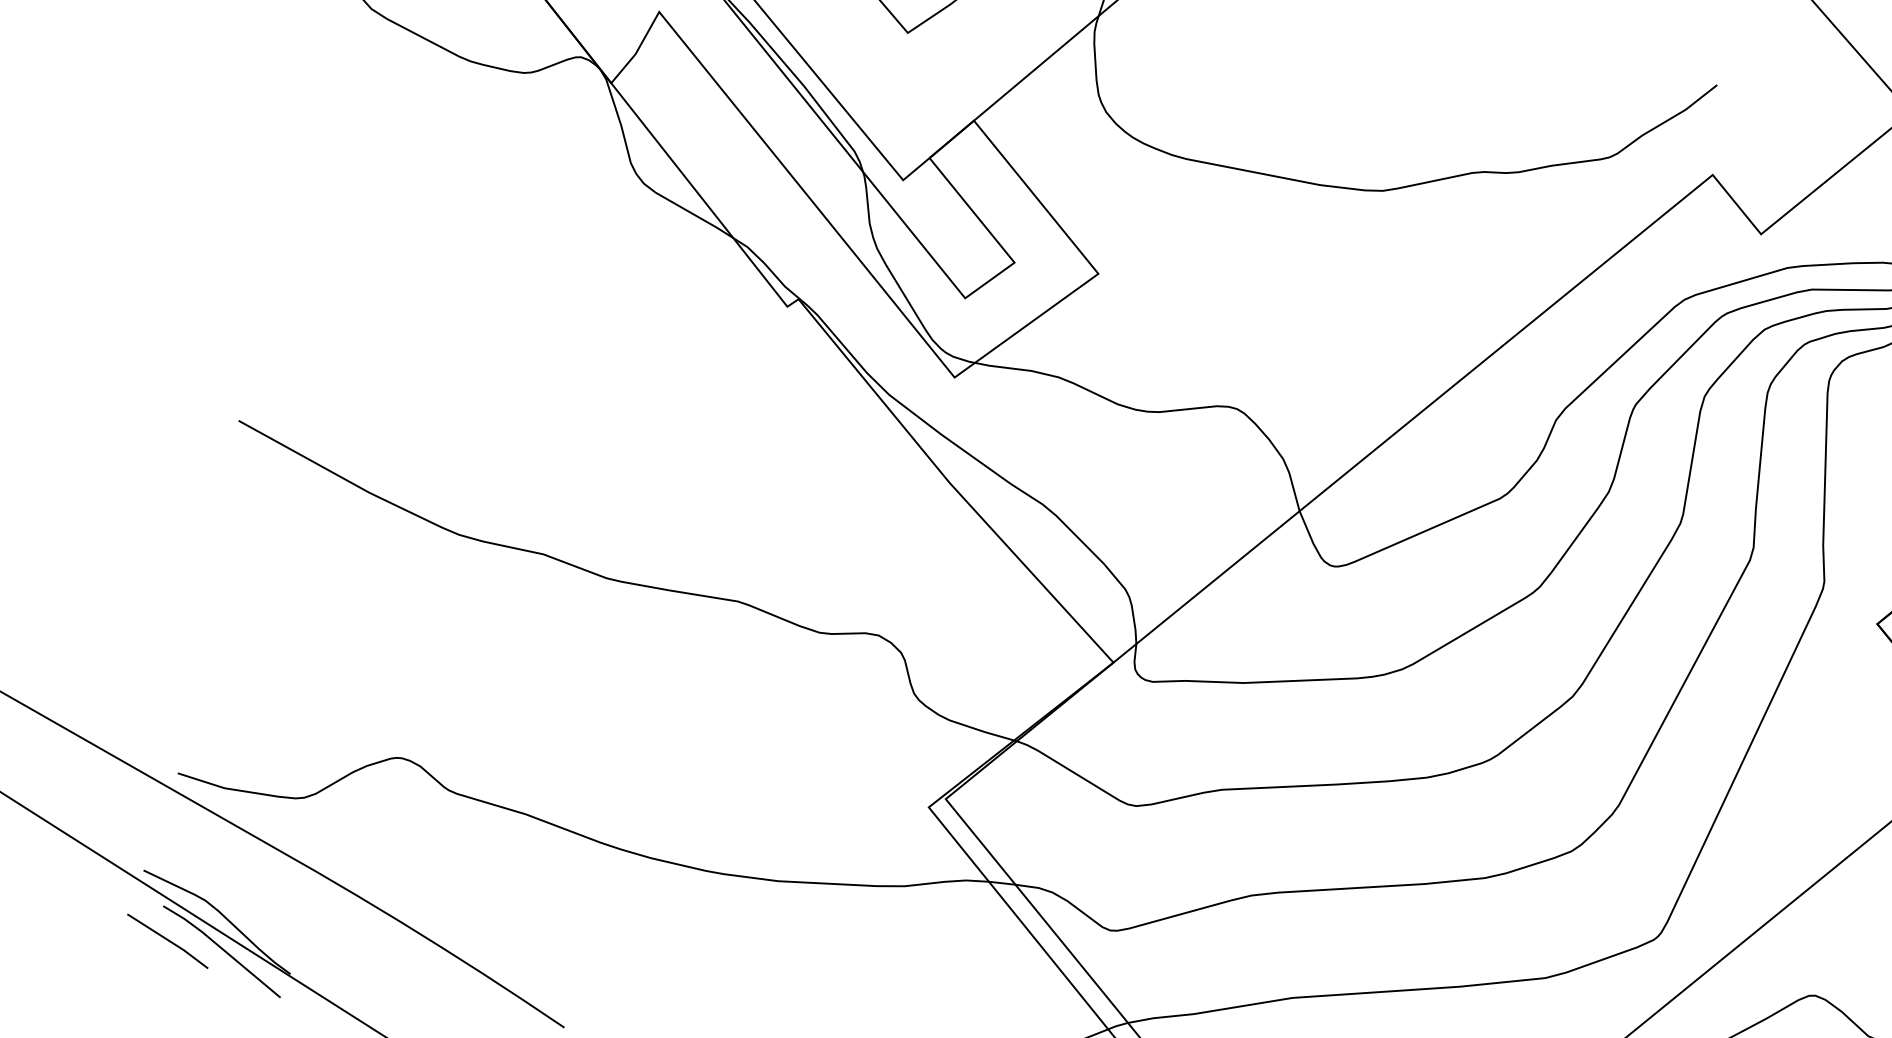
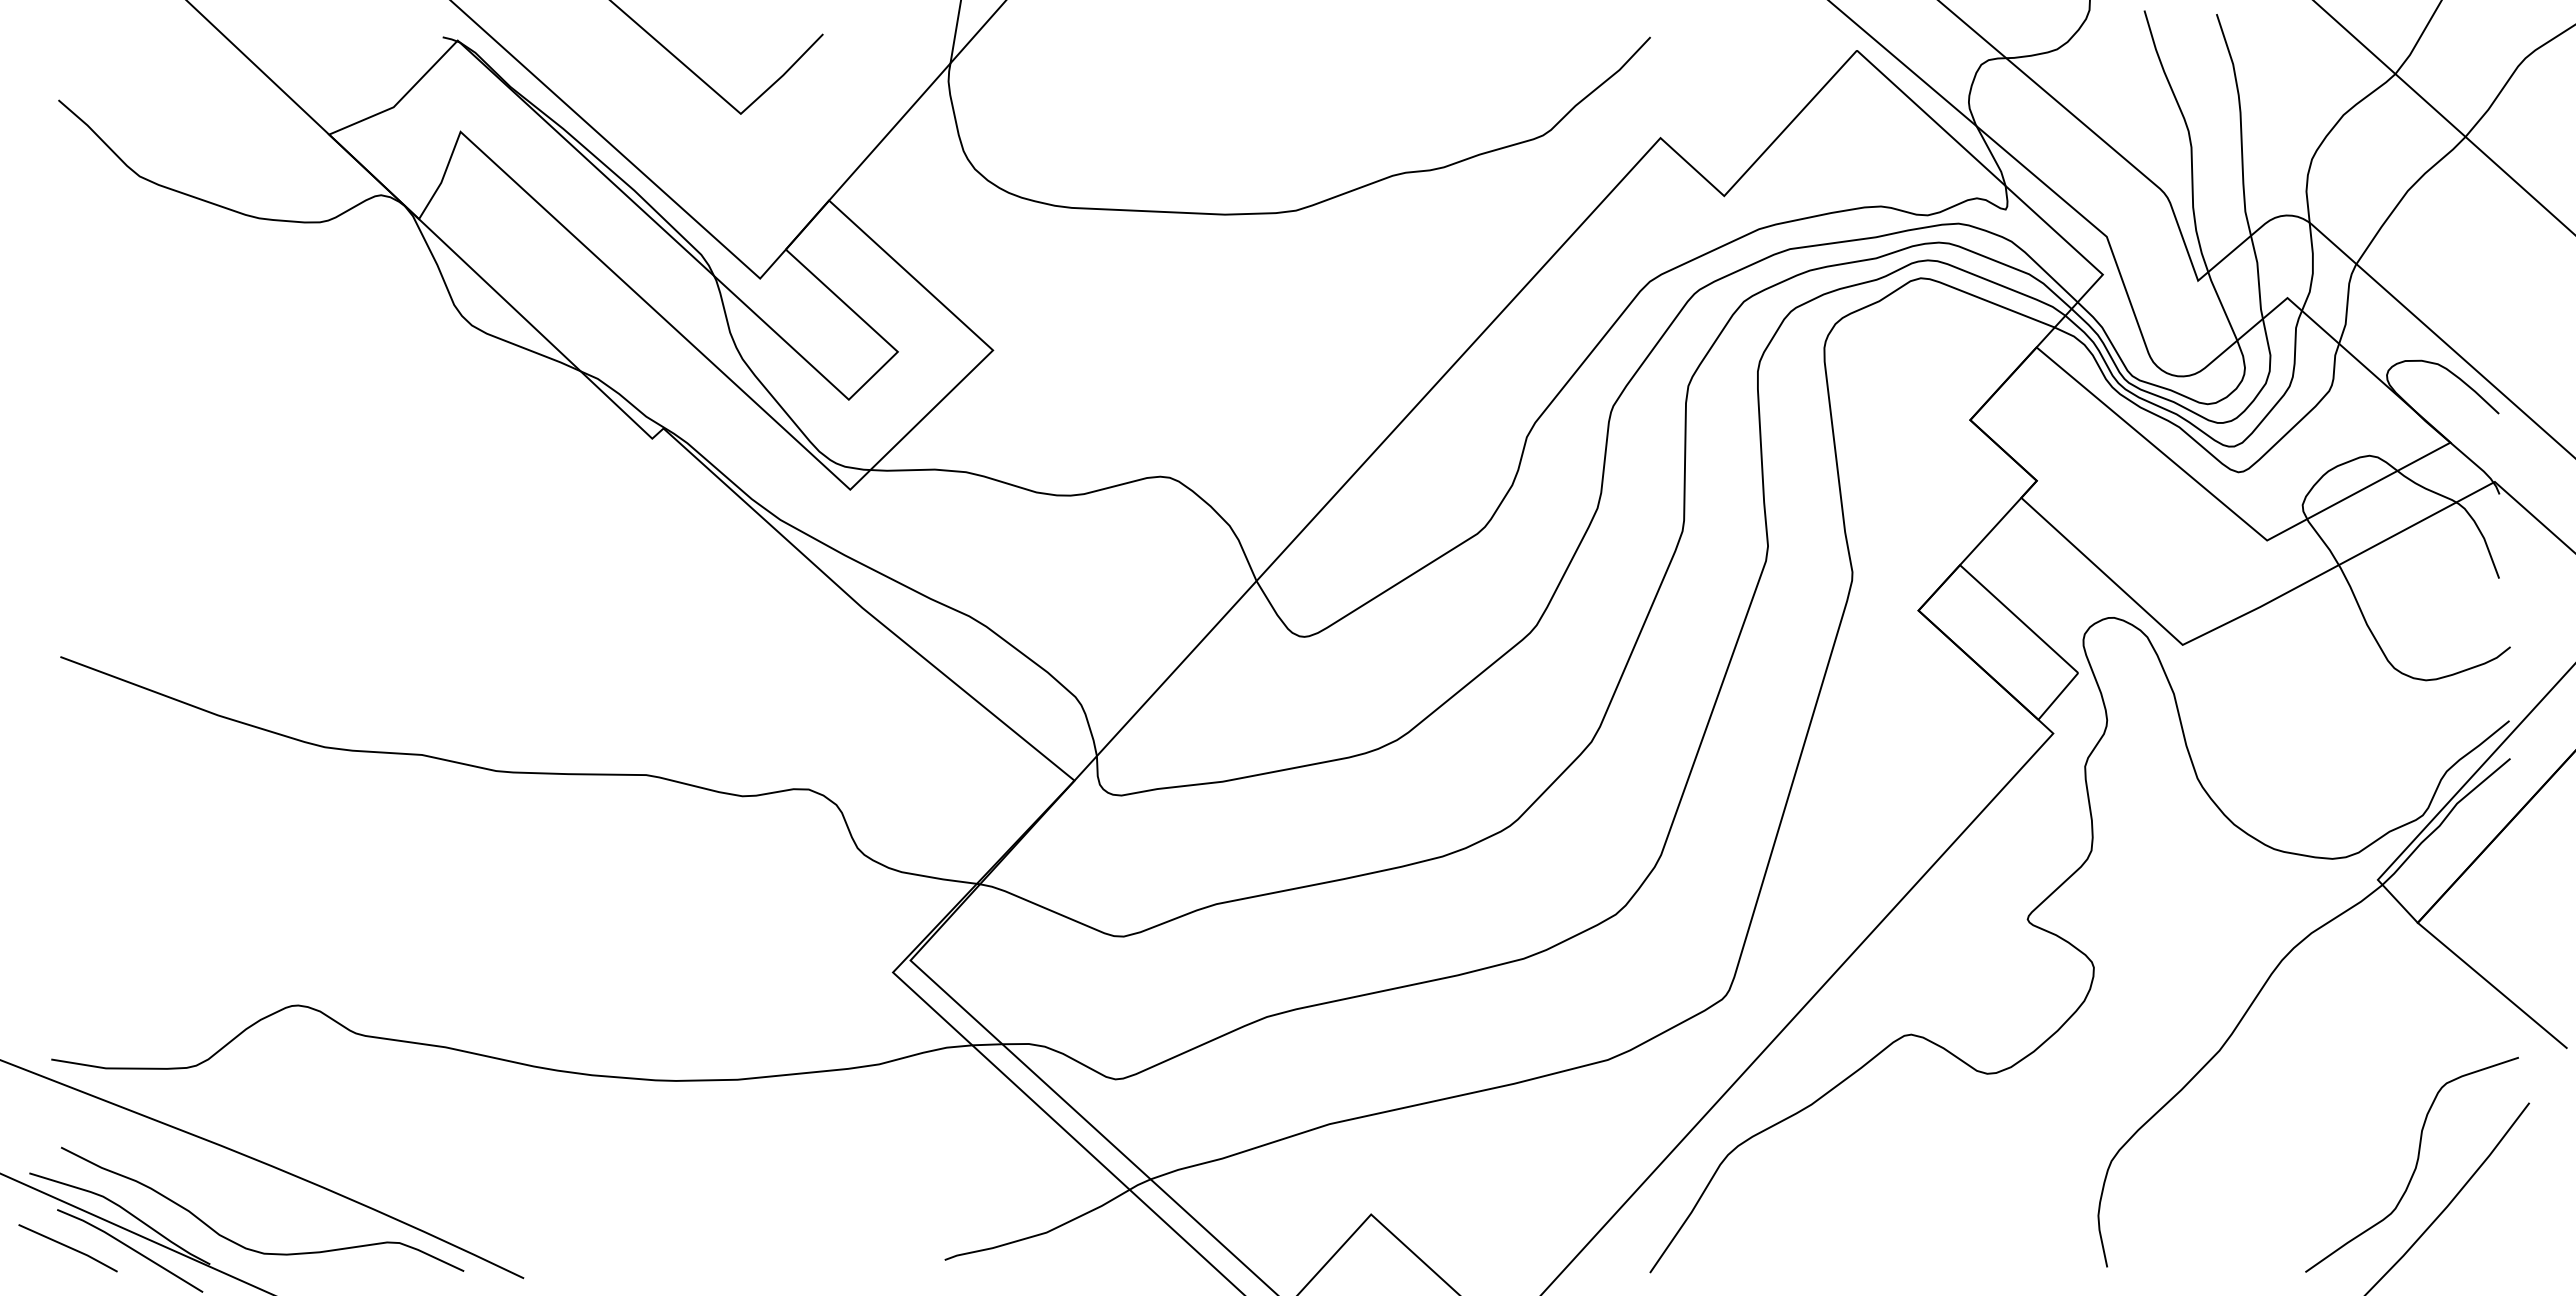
curve: (328, 965) -> (250, 1248), added

